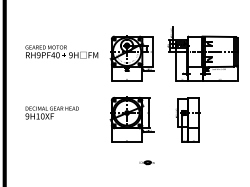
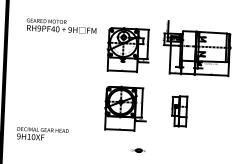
text: (61, 51) -> (61, 25), moved
text: (51, 112) -> (42, 133), moved
part: (187, 119) -> (178, 110), size x0.7

